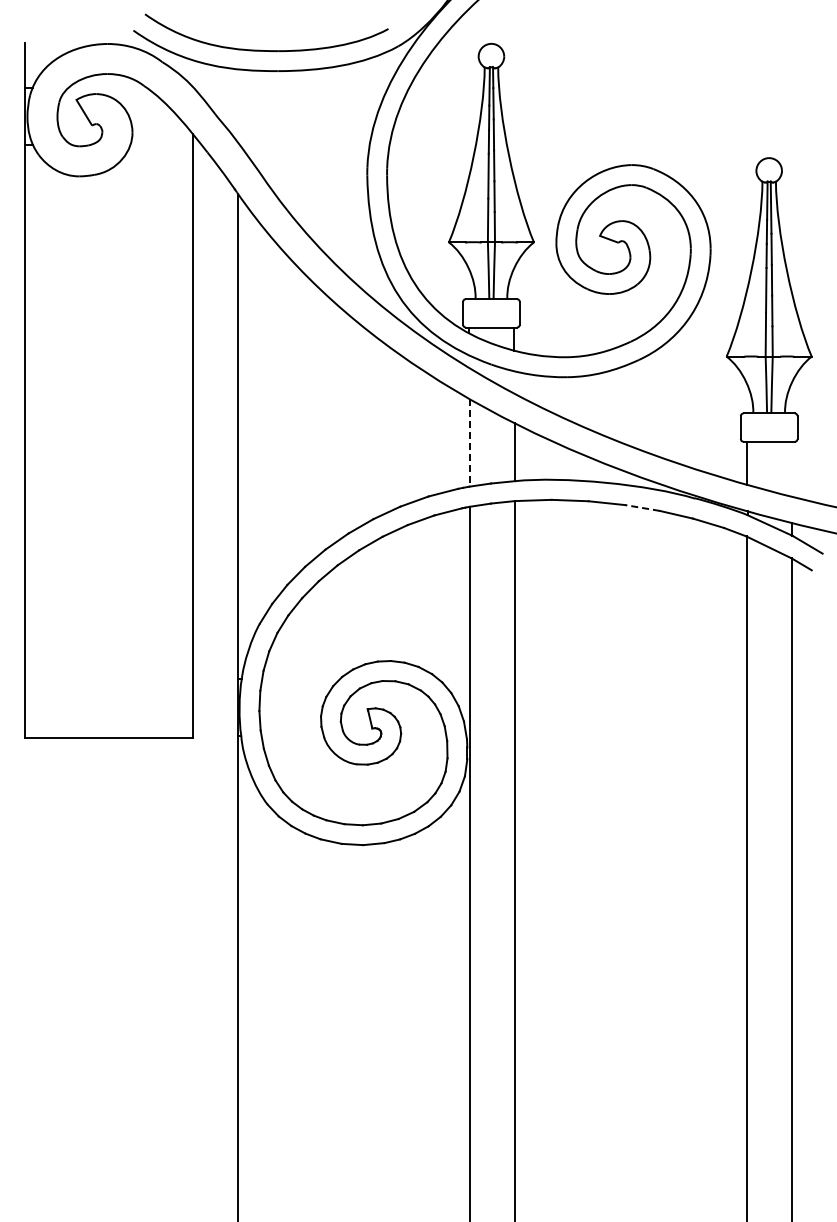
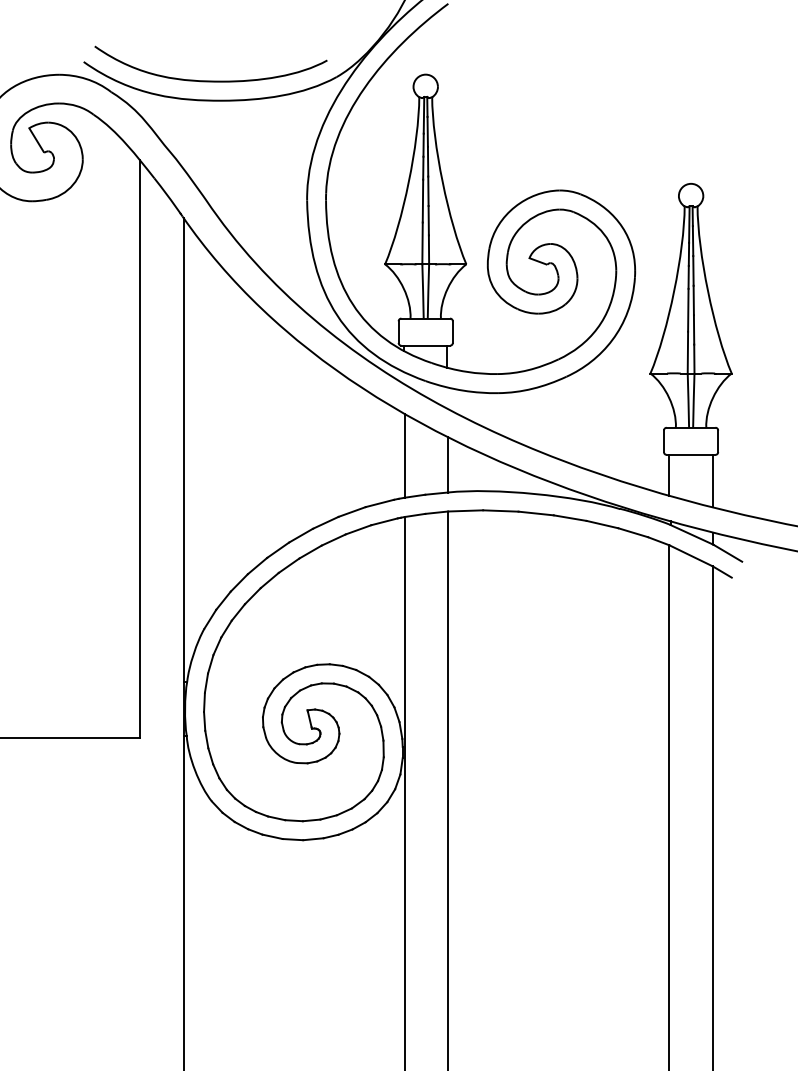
line: (469, 442) -> (404, 455), dashed -> solid
line: (791, 468) -> (712, 480), added
line: (642, 507) -> (570, 517), dashed -> solid

